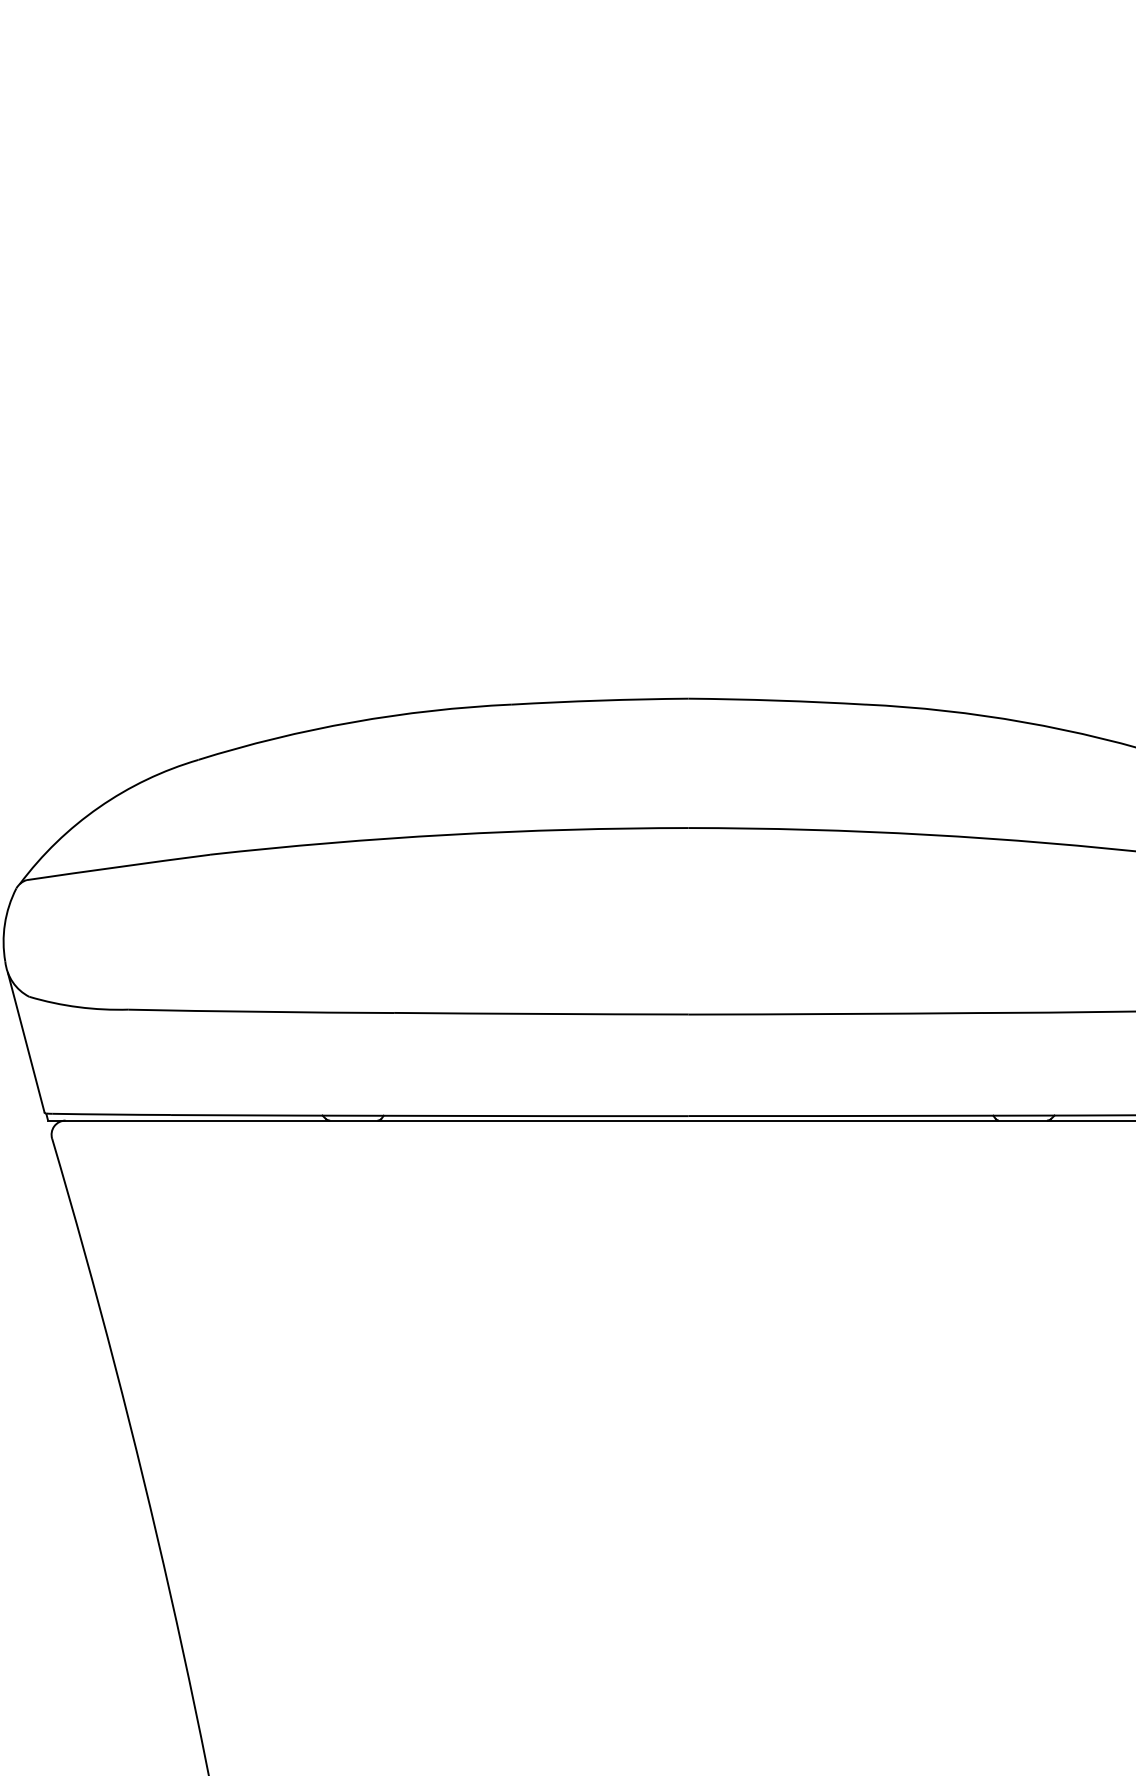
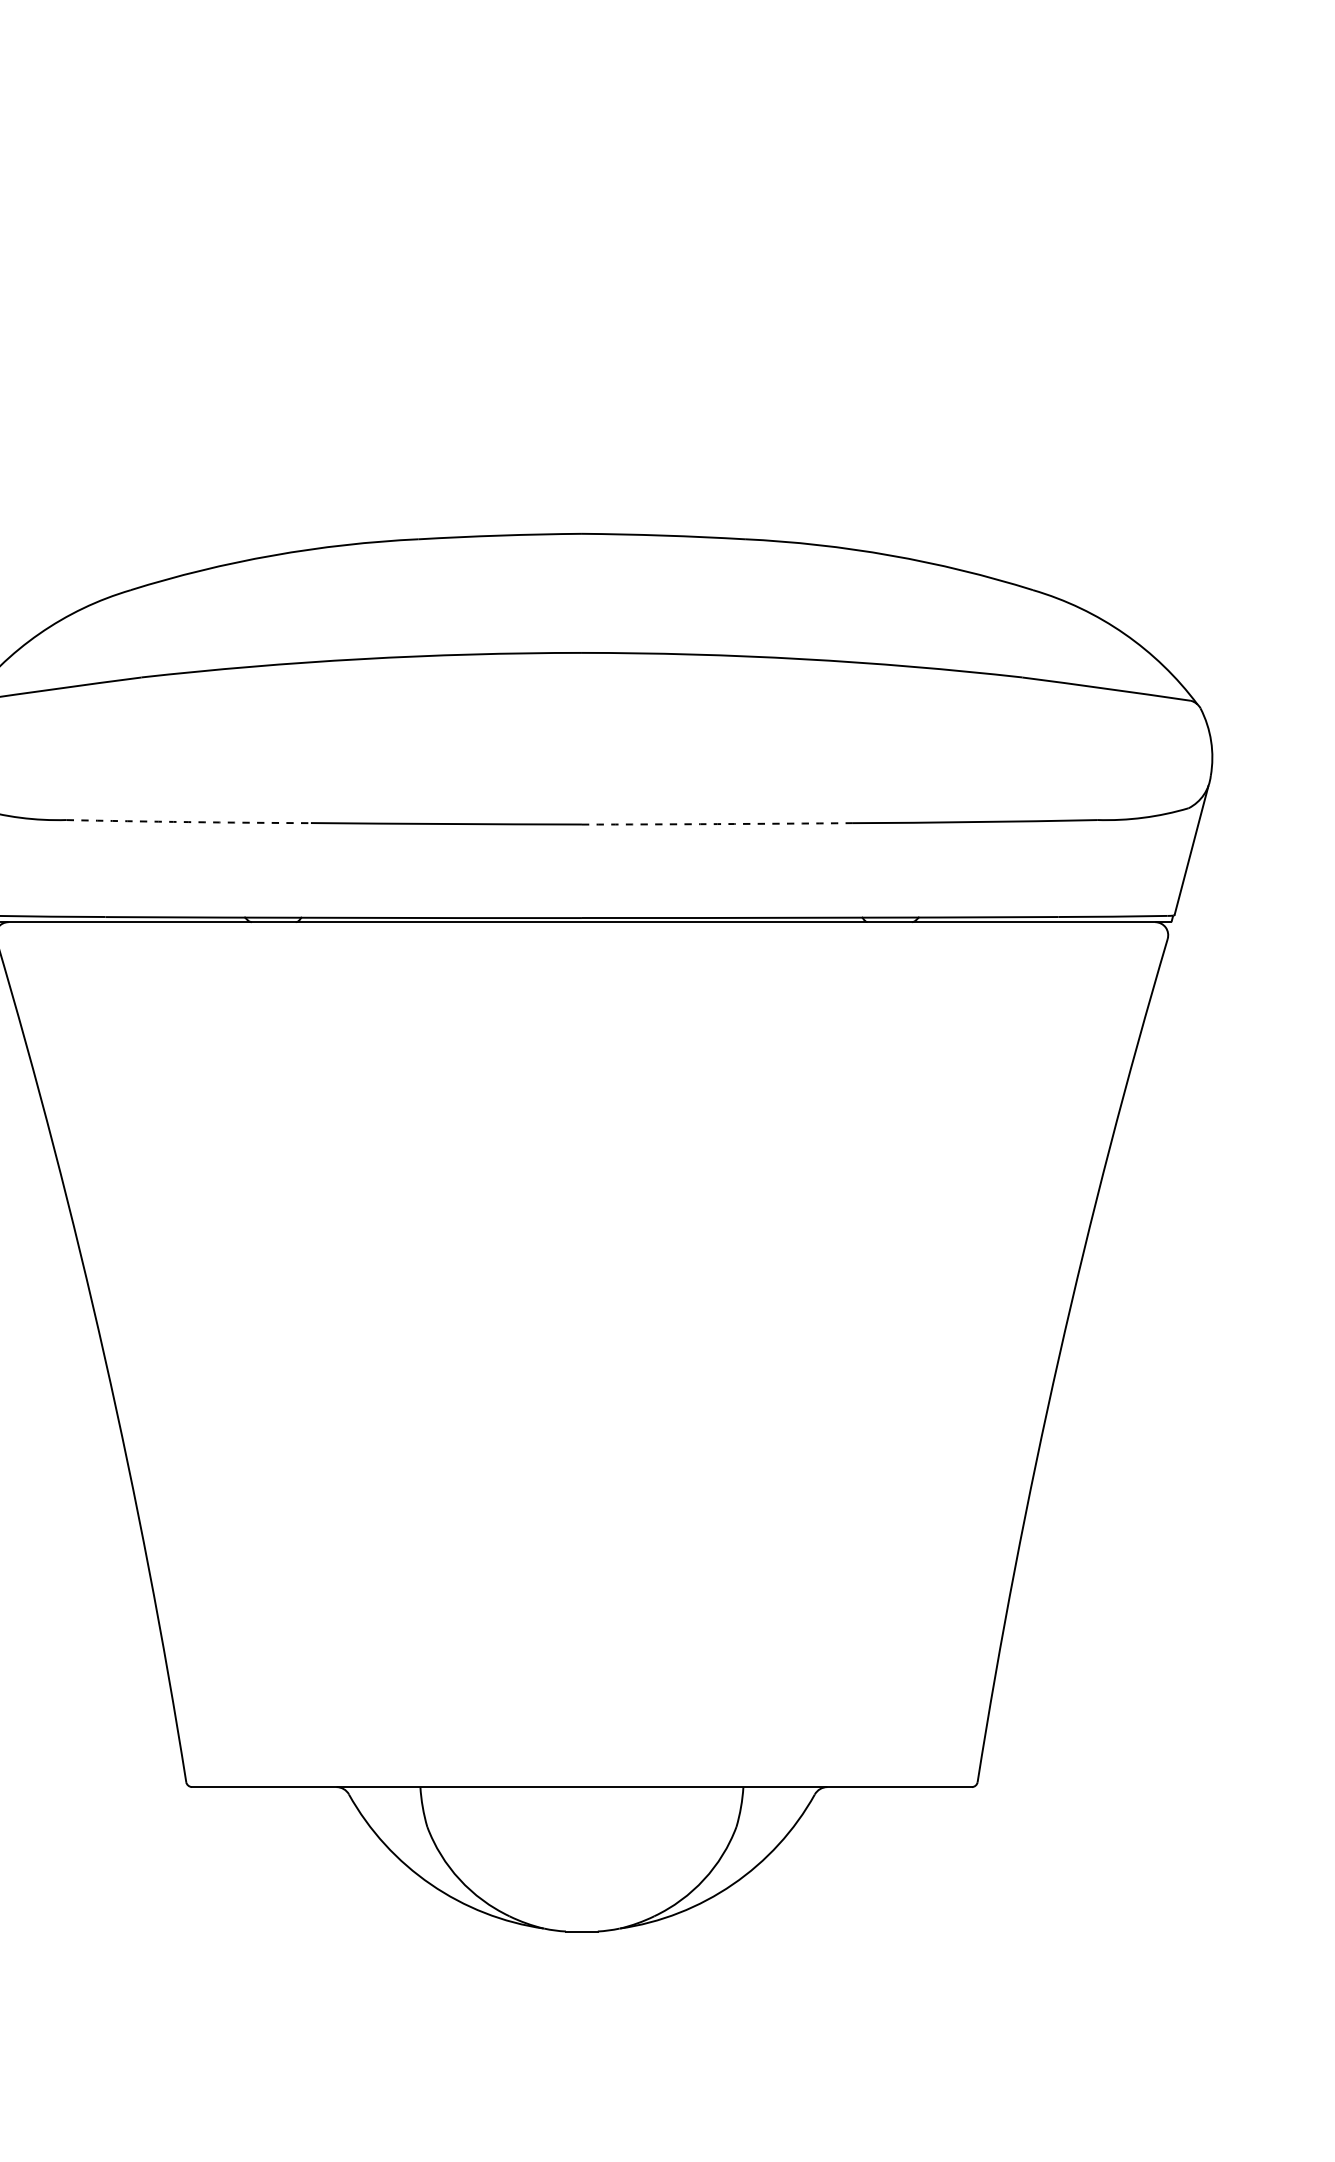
arc: (261, 1012) -> (188, 822), solid -> dashed
arc: (835, 1014) -> (717, 824), solid -> dashed

